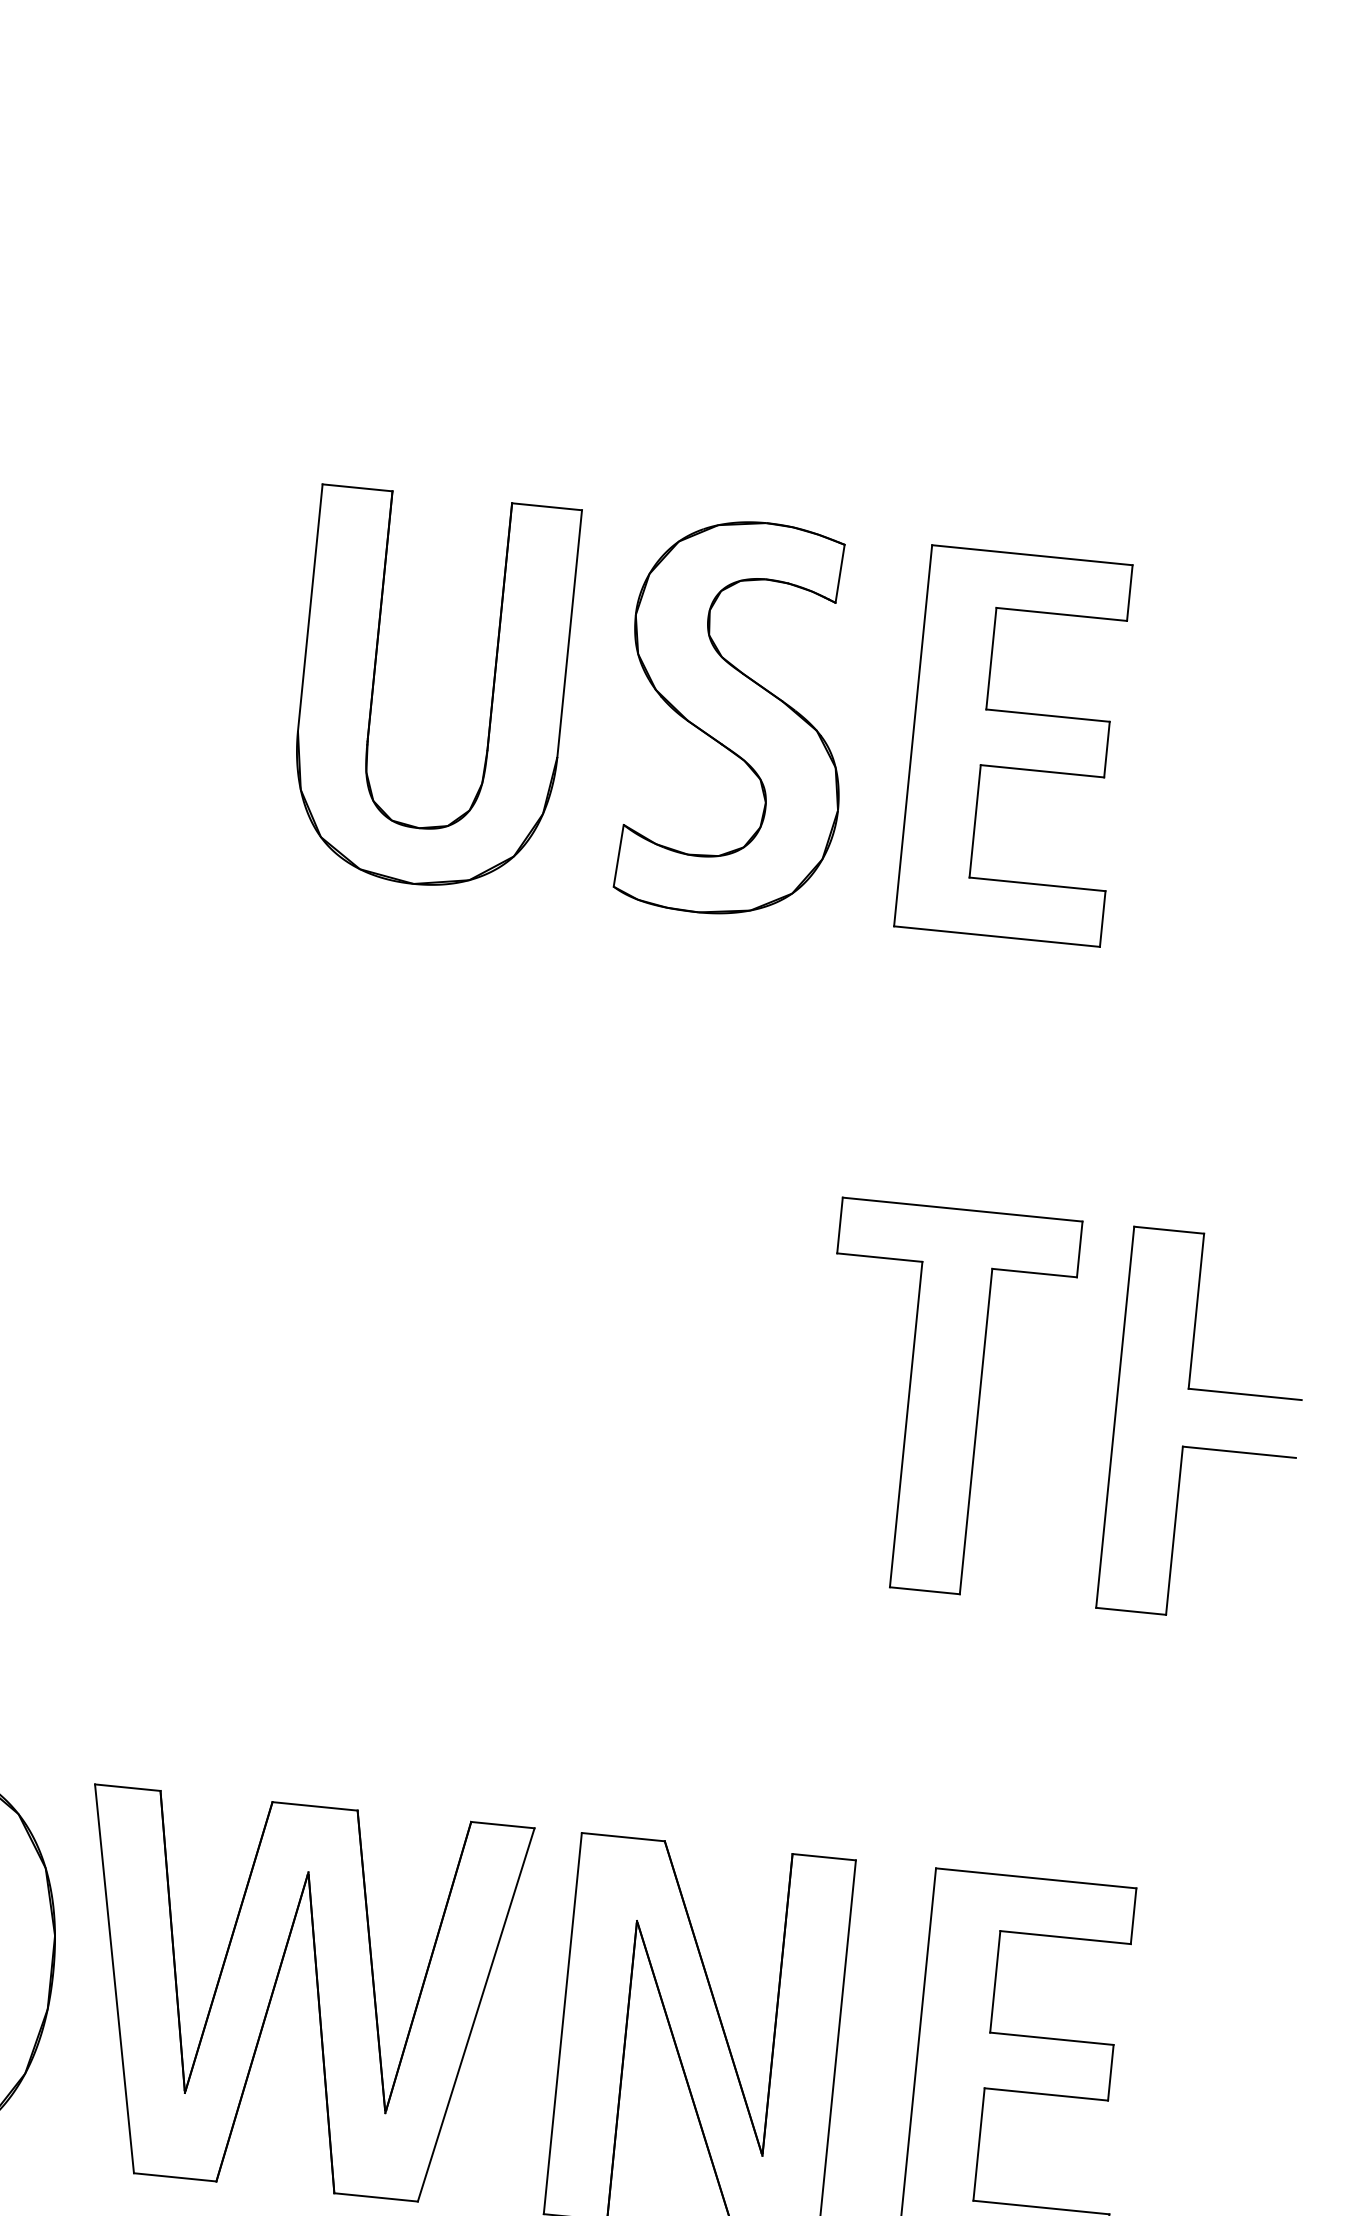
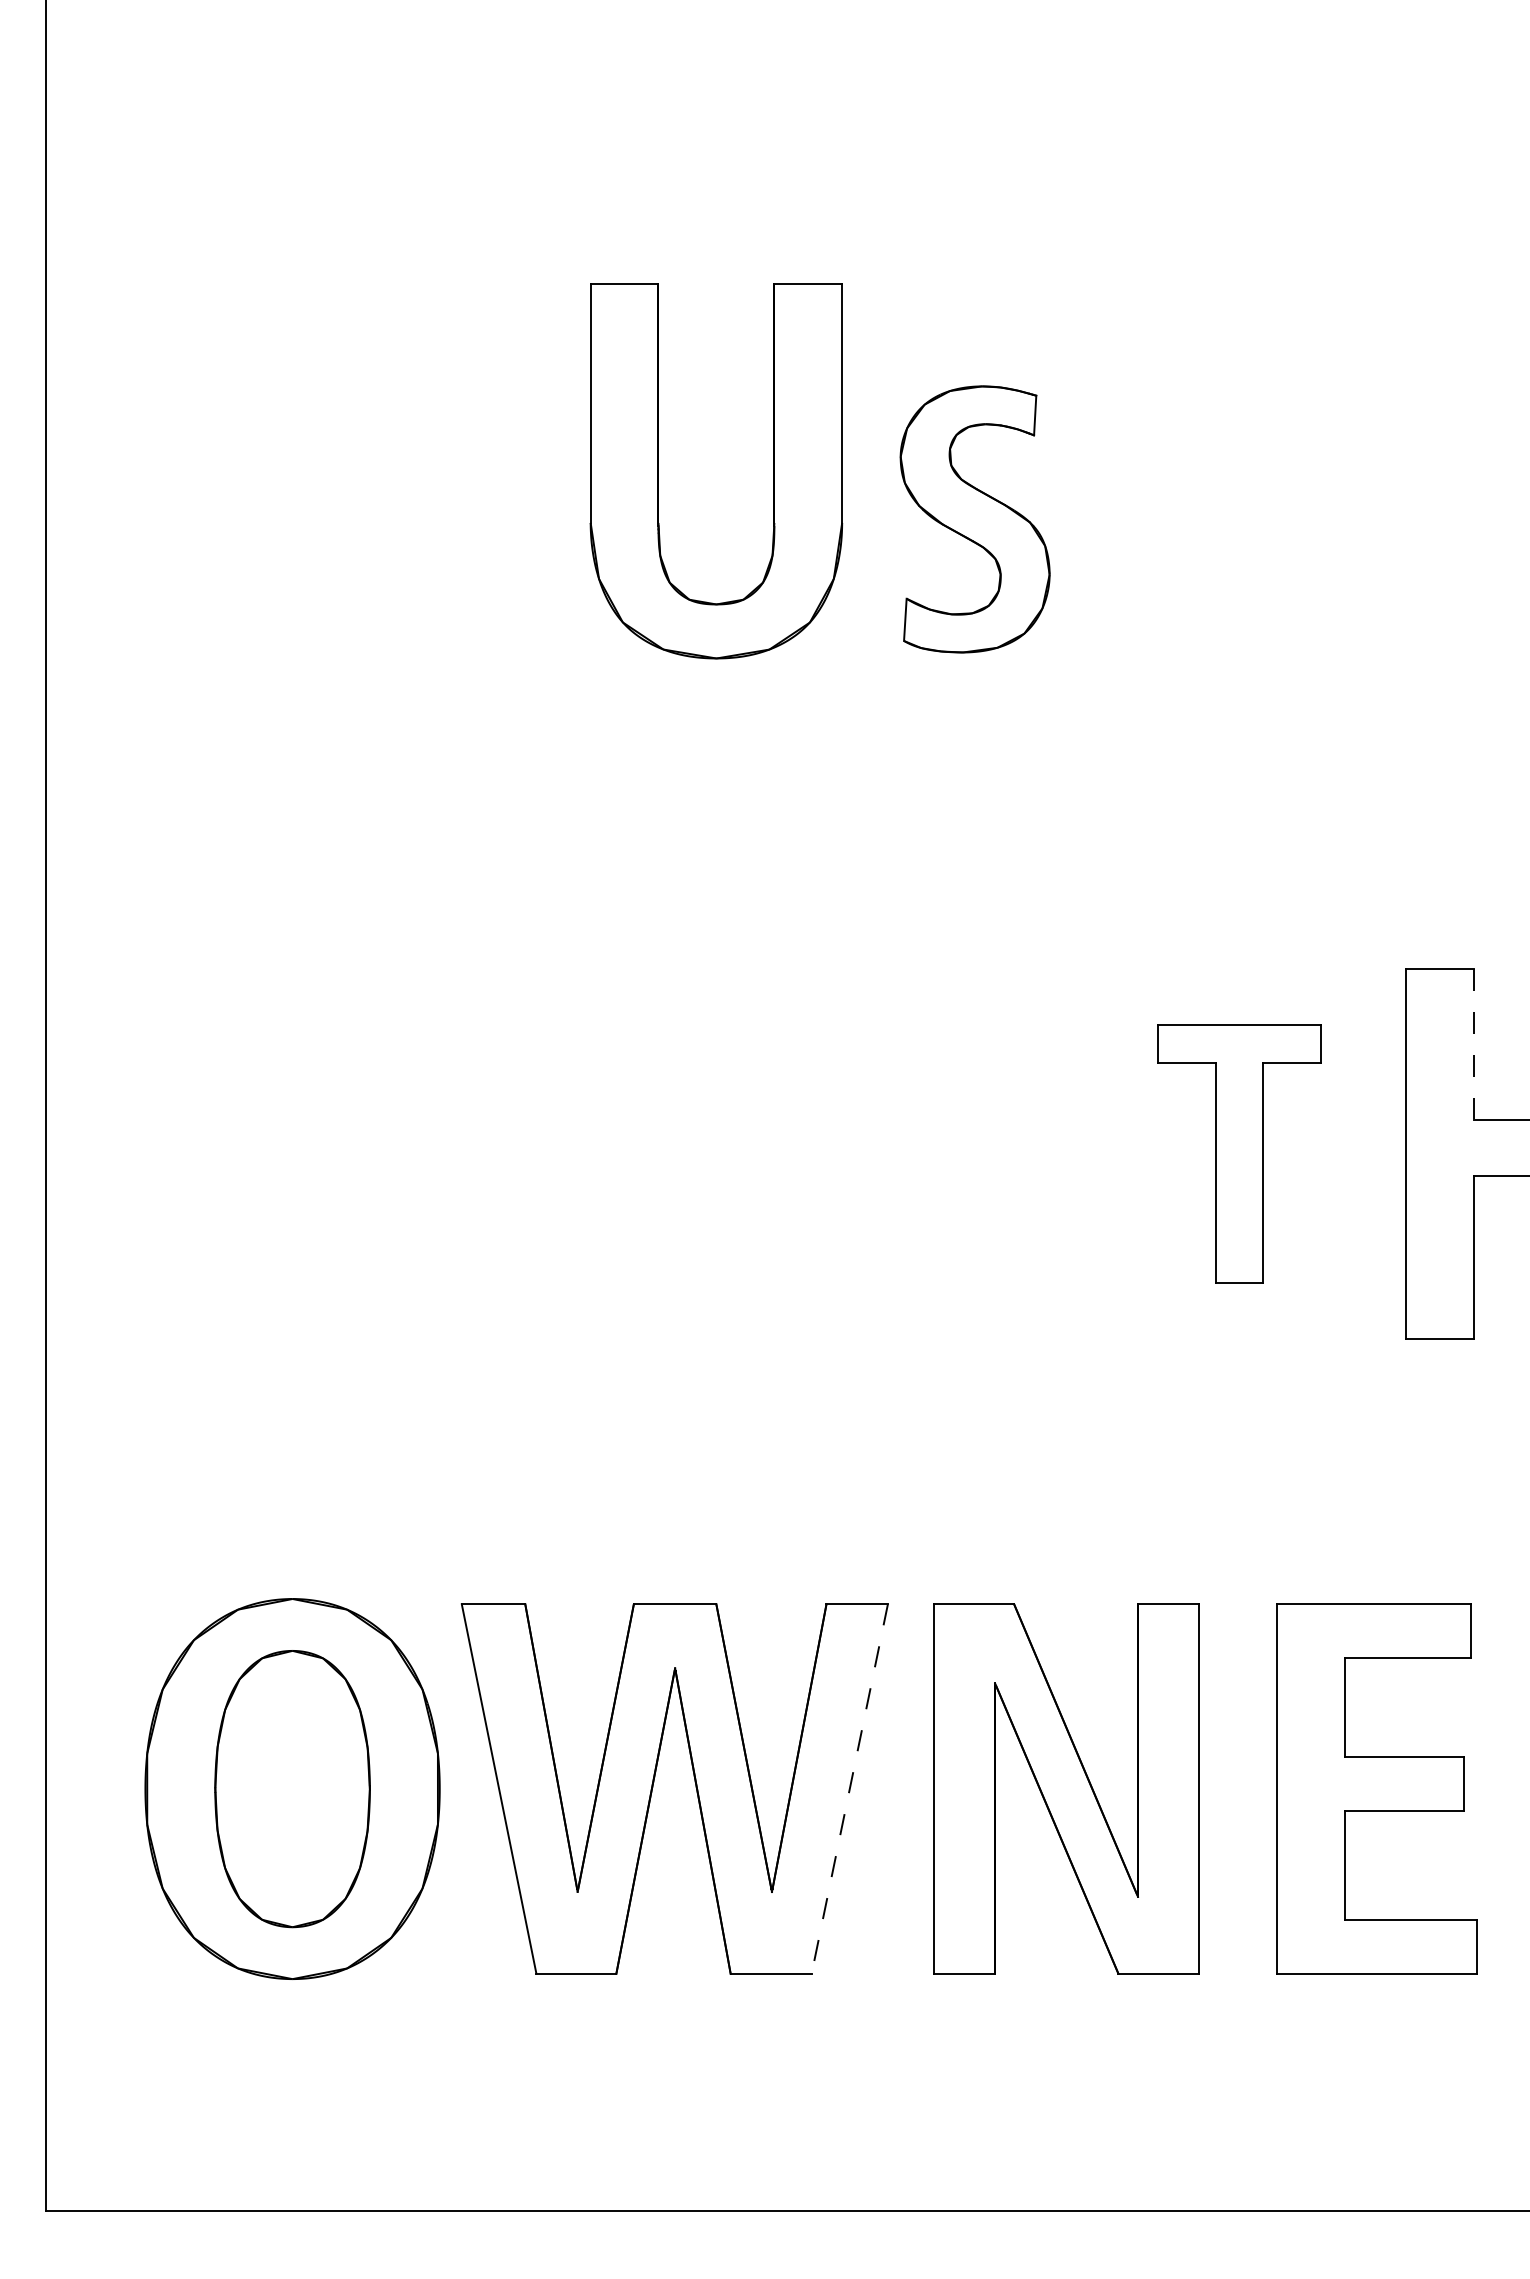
part: (491, 696) -> (773, 471), moved
part: (735, 718) -> (974, 519), size x0.7
part: (1016, 746) -> (1246, 519), removed
line: (1196, 1312) -> (1473, 1045), solid -> dashed
part: (943, 1399) -> (1239, 1153), size x0.7
line: (475, 2015) -> (849, 1789), solid -> dashed

